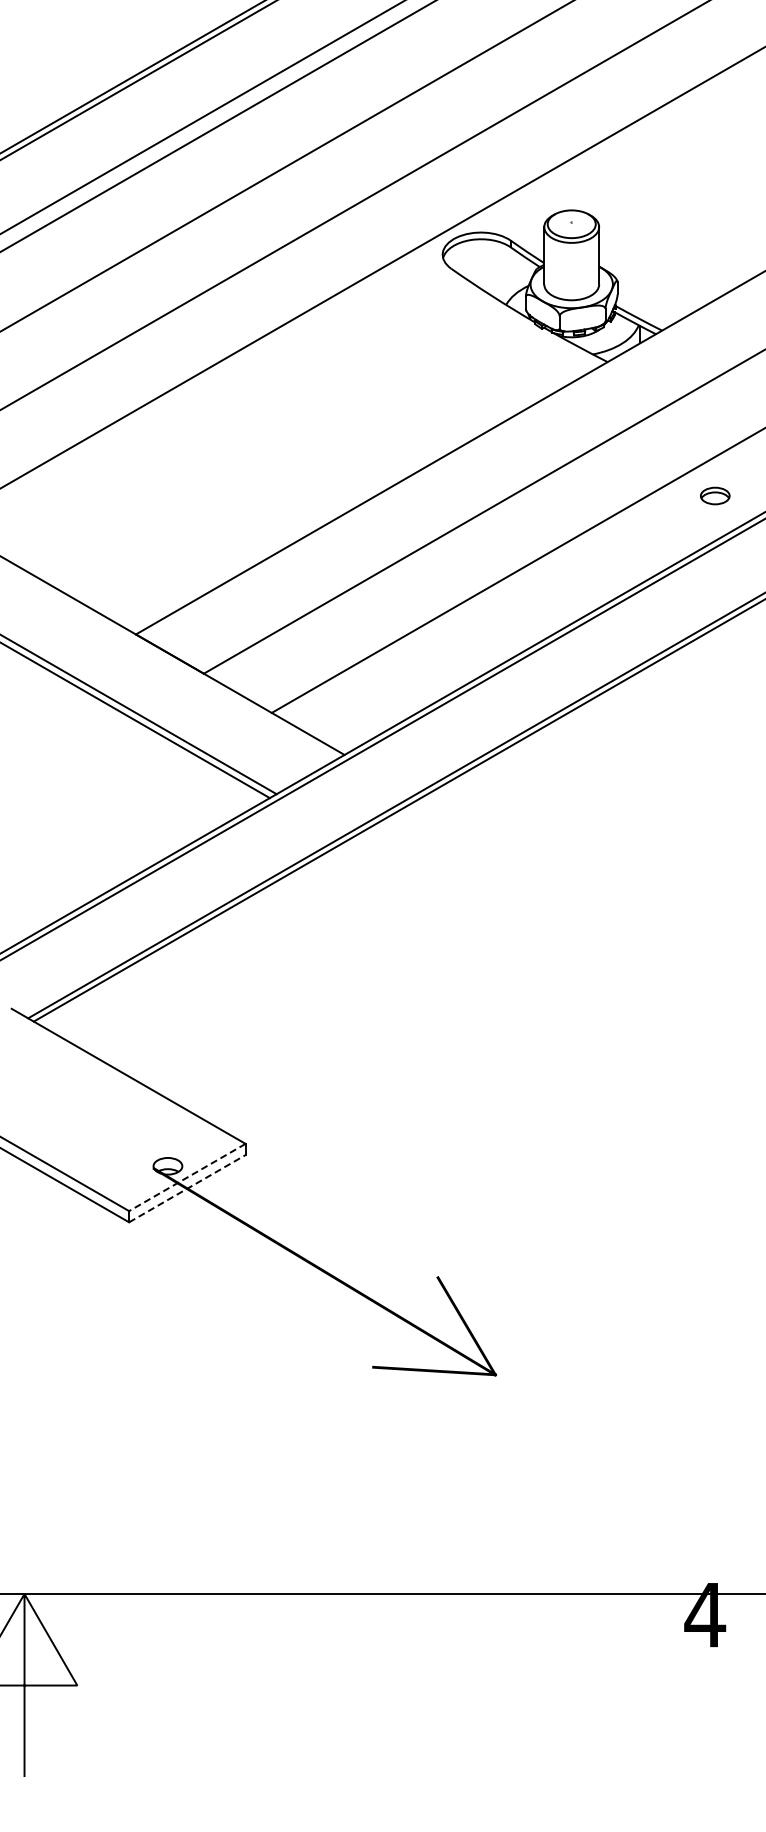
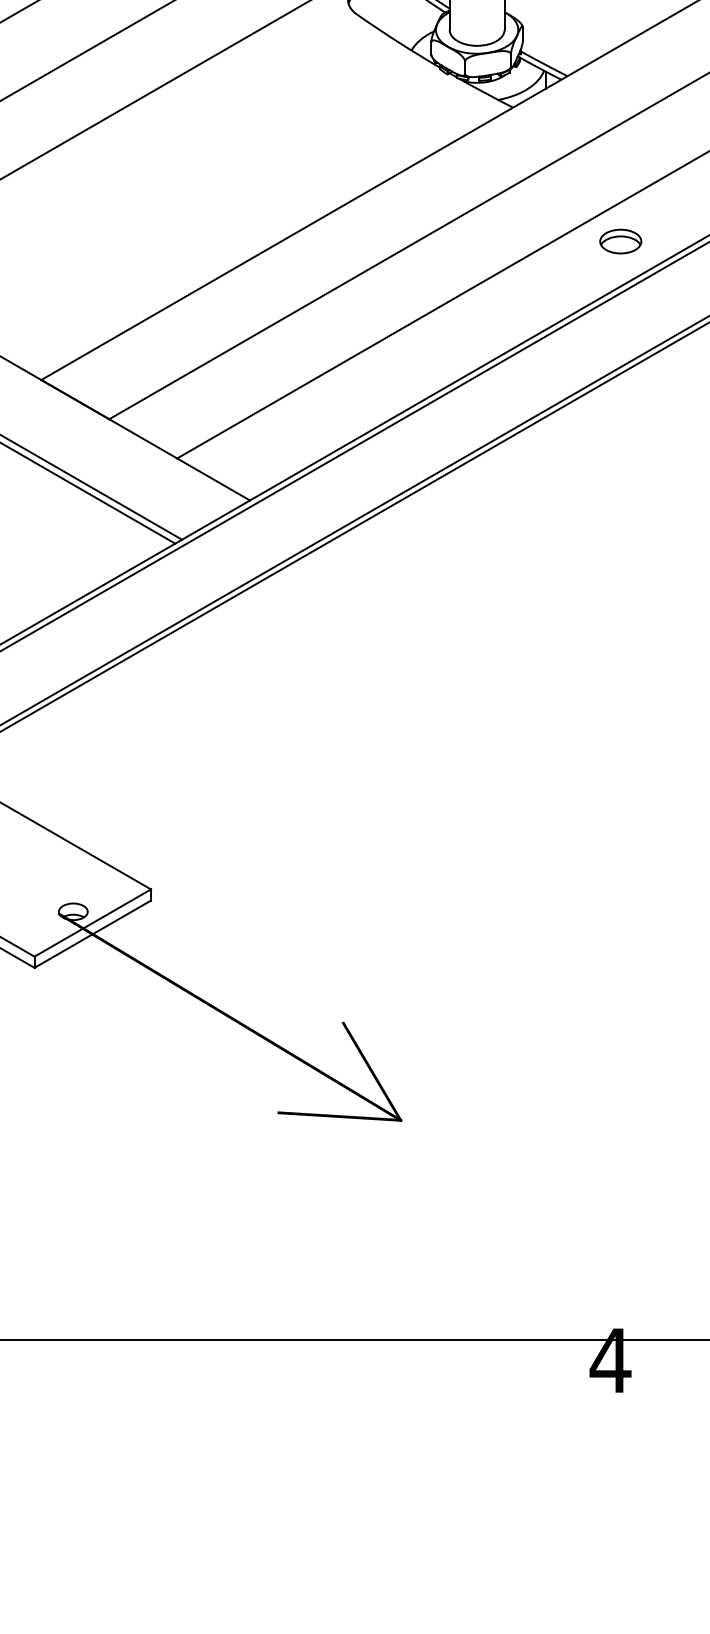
part: (714, 495) -> (619, 241), size x1.43
line: (186, 1177) -> (91, 923), dashed -> solid
line: (187, 1188) -> (92, 934), dashed -> solid

